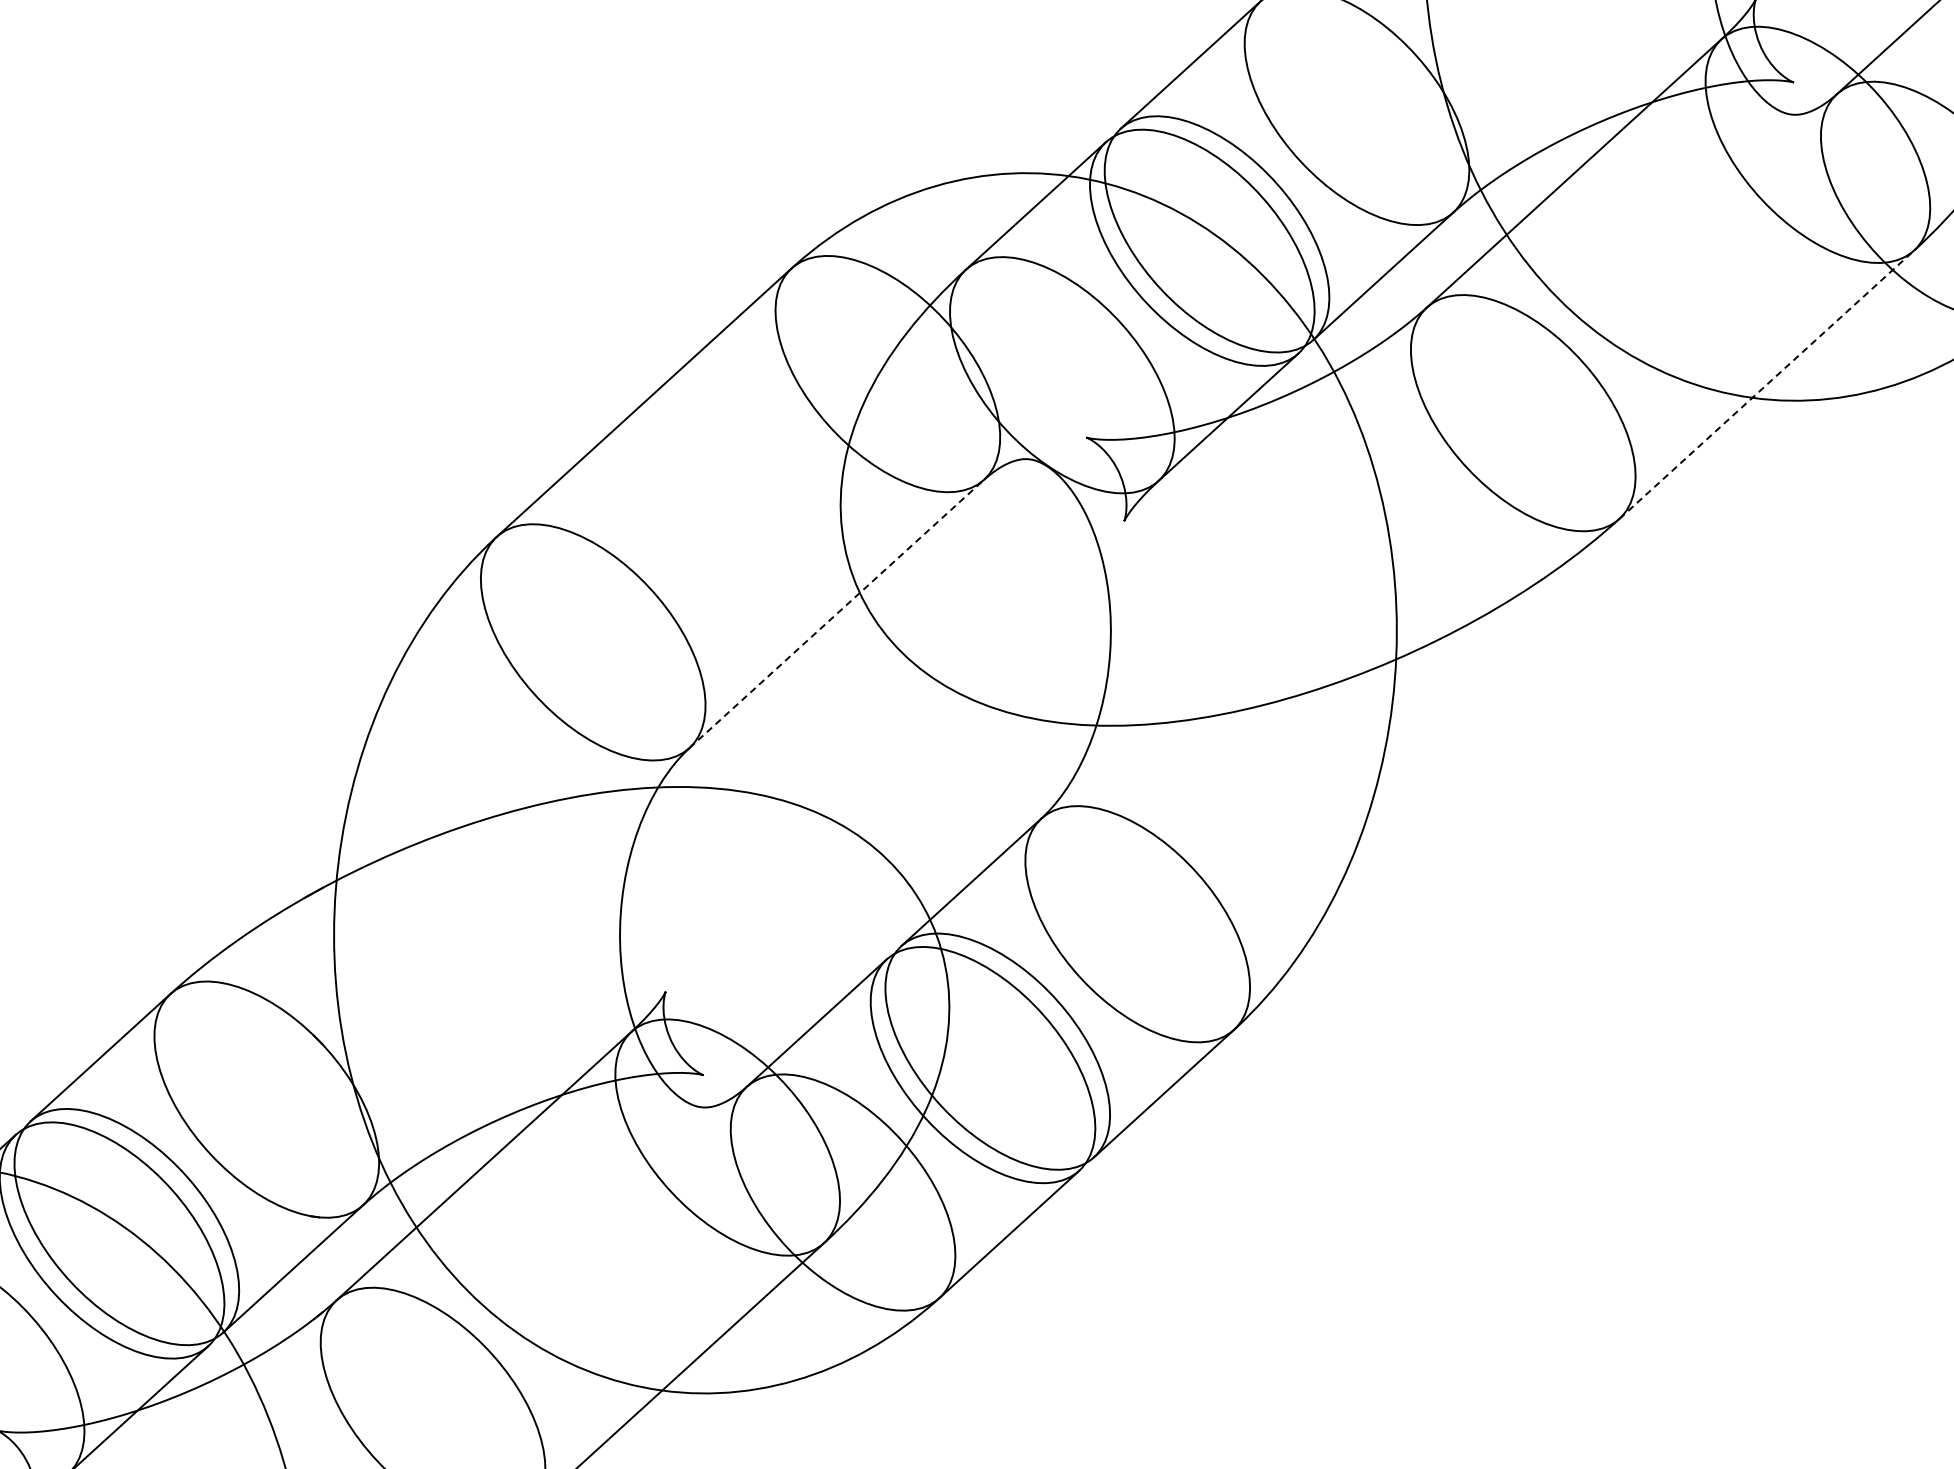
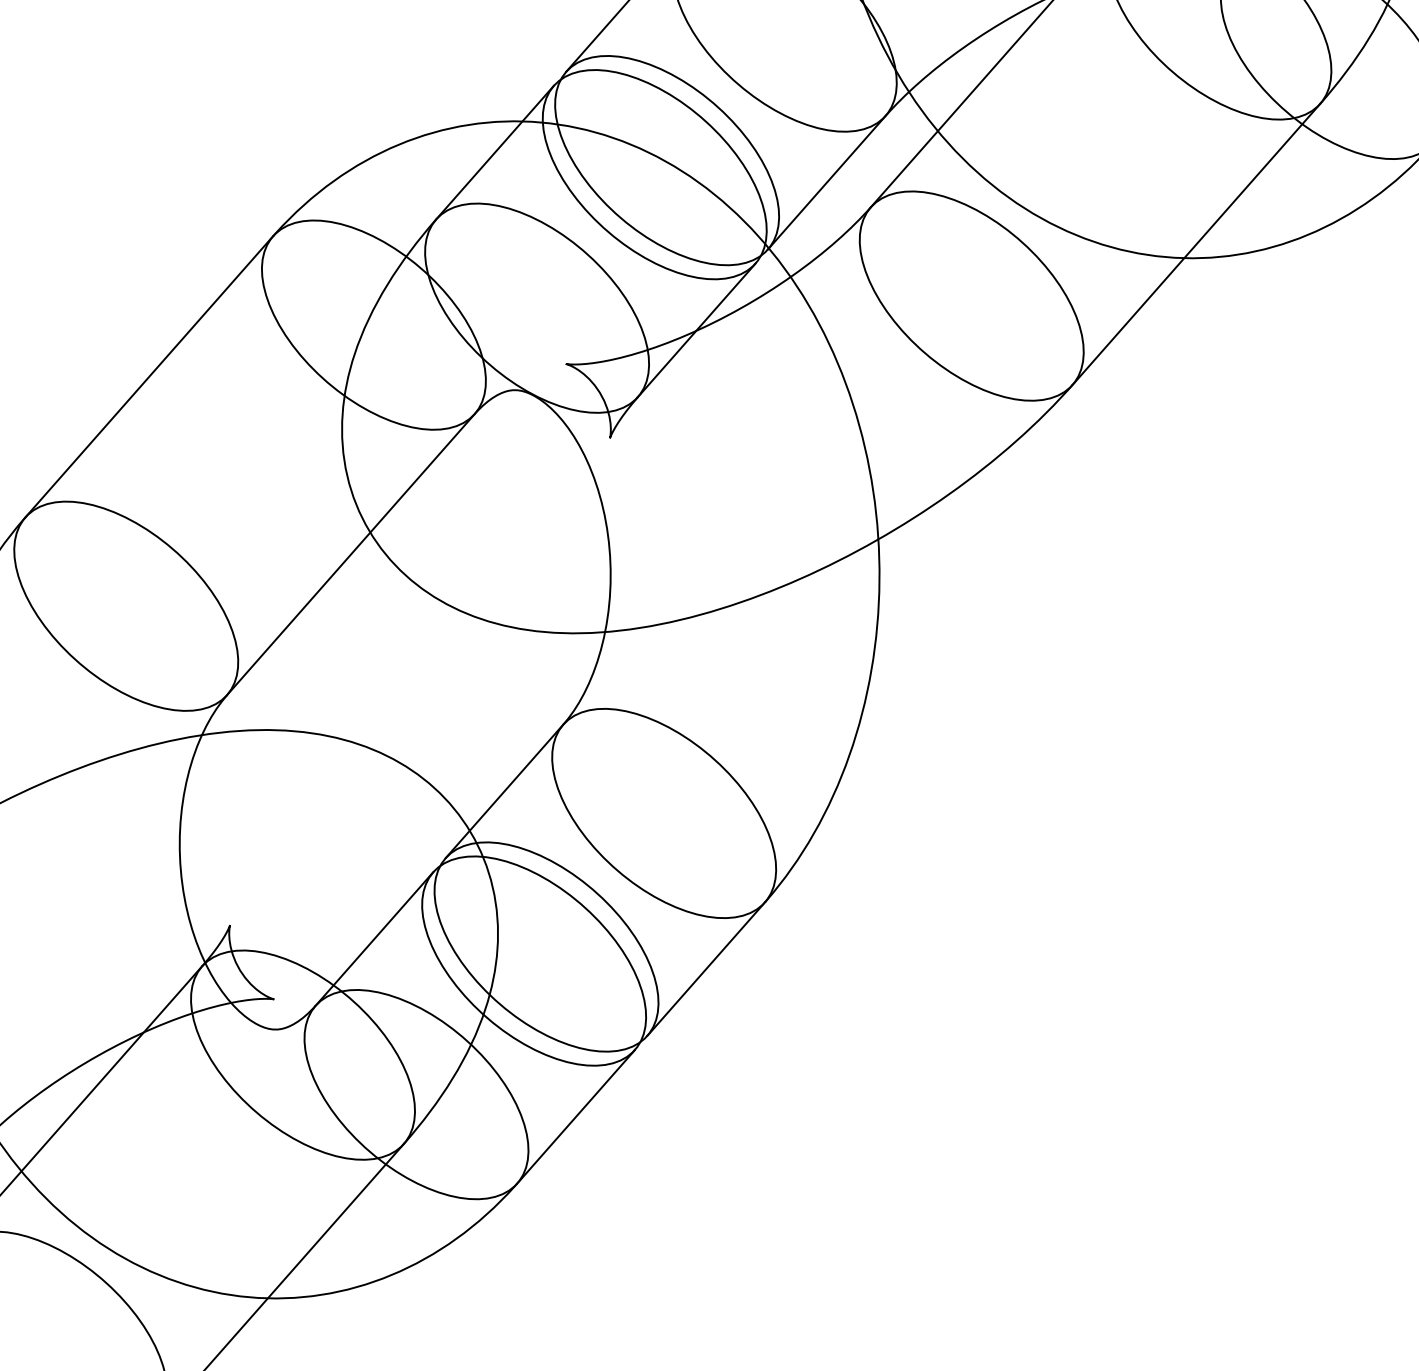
line: (1767, 384) -> (1197, 244), dashed -> solid
line: (837, 613) -> (351, 554), dashed -> solid

